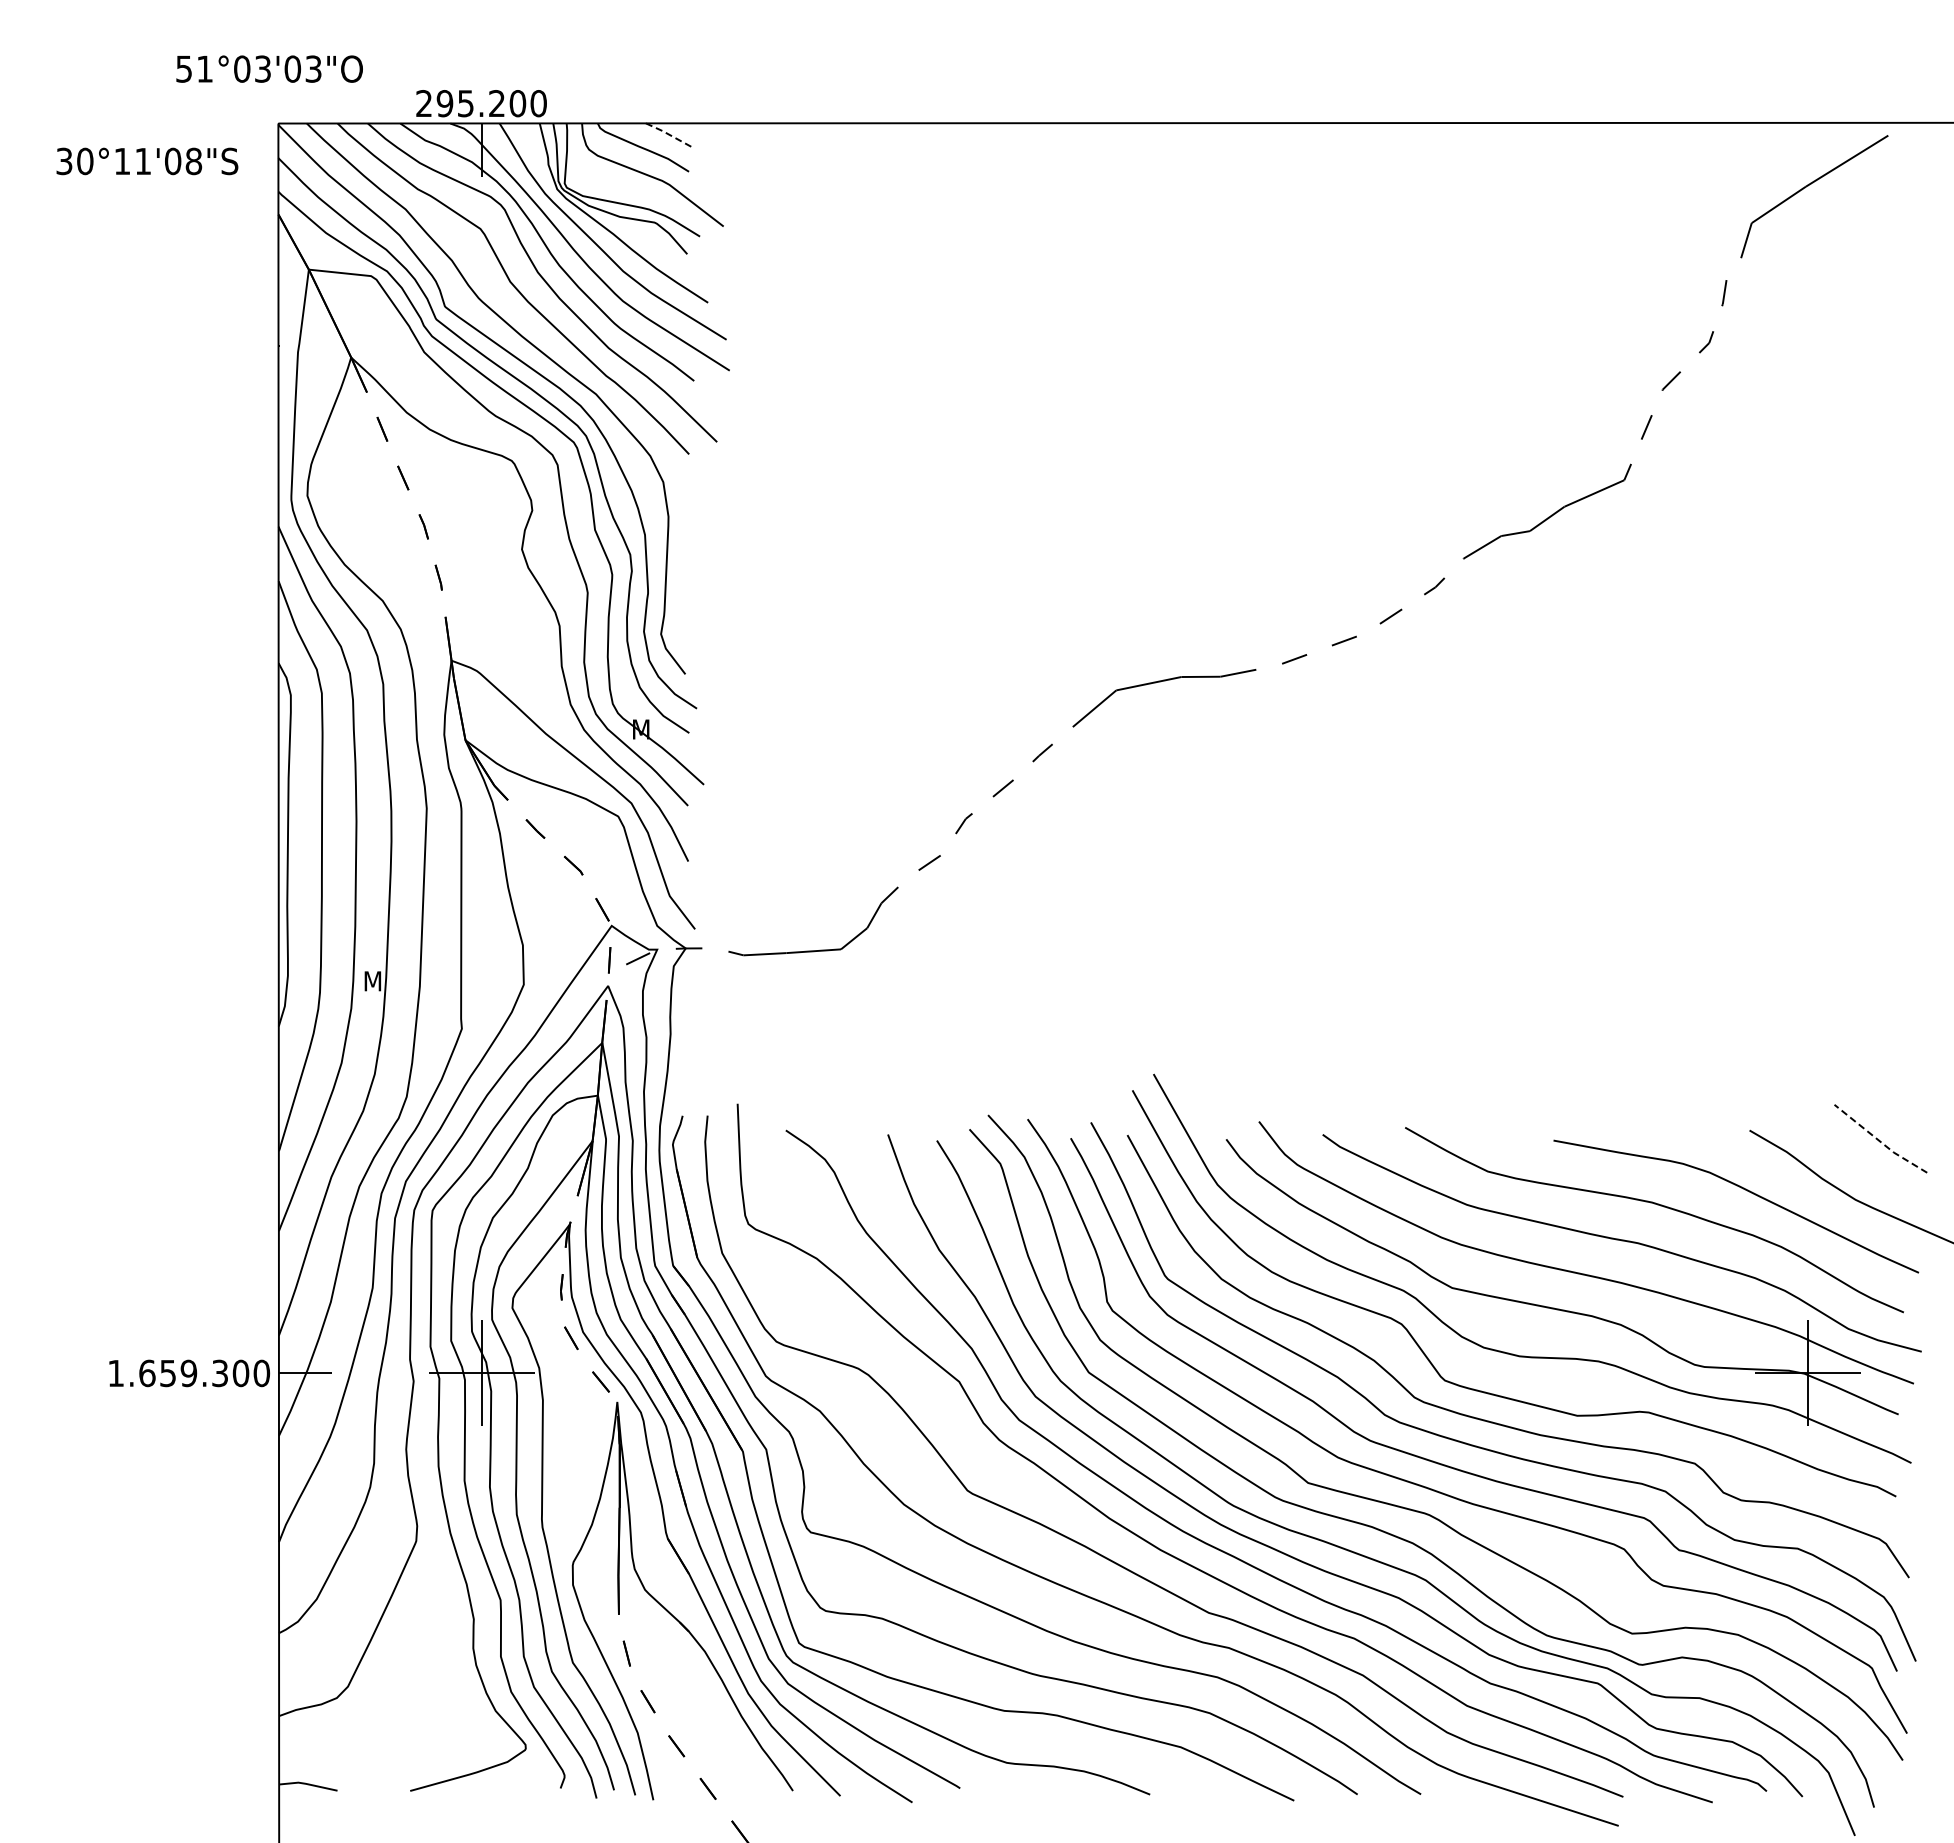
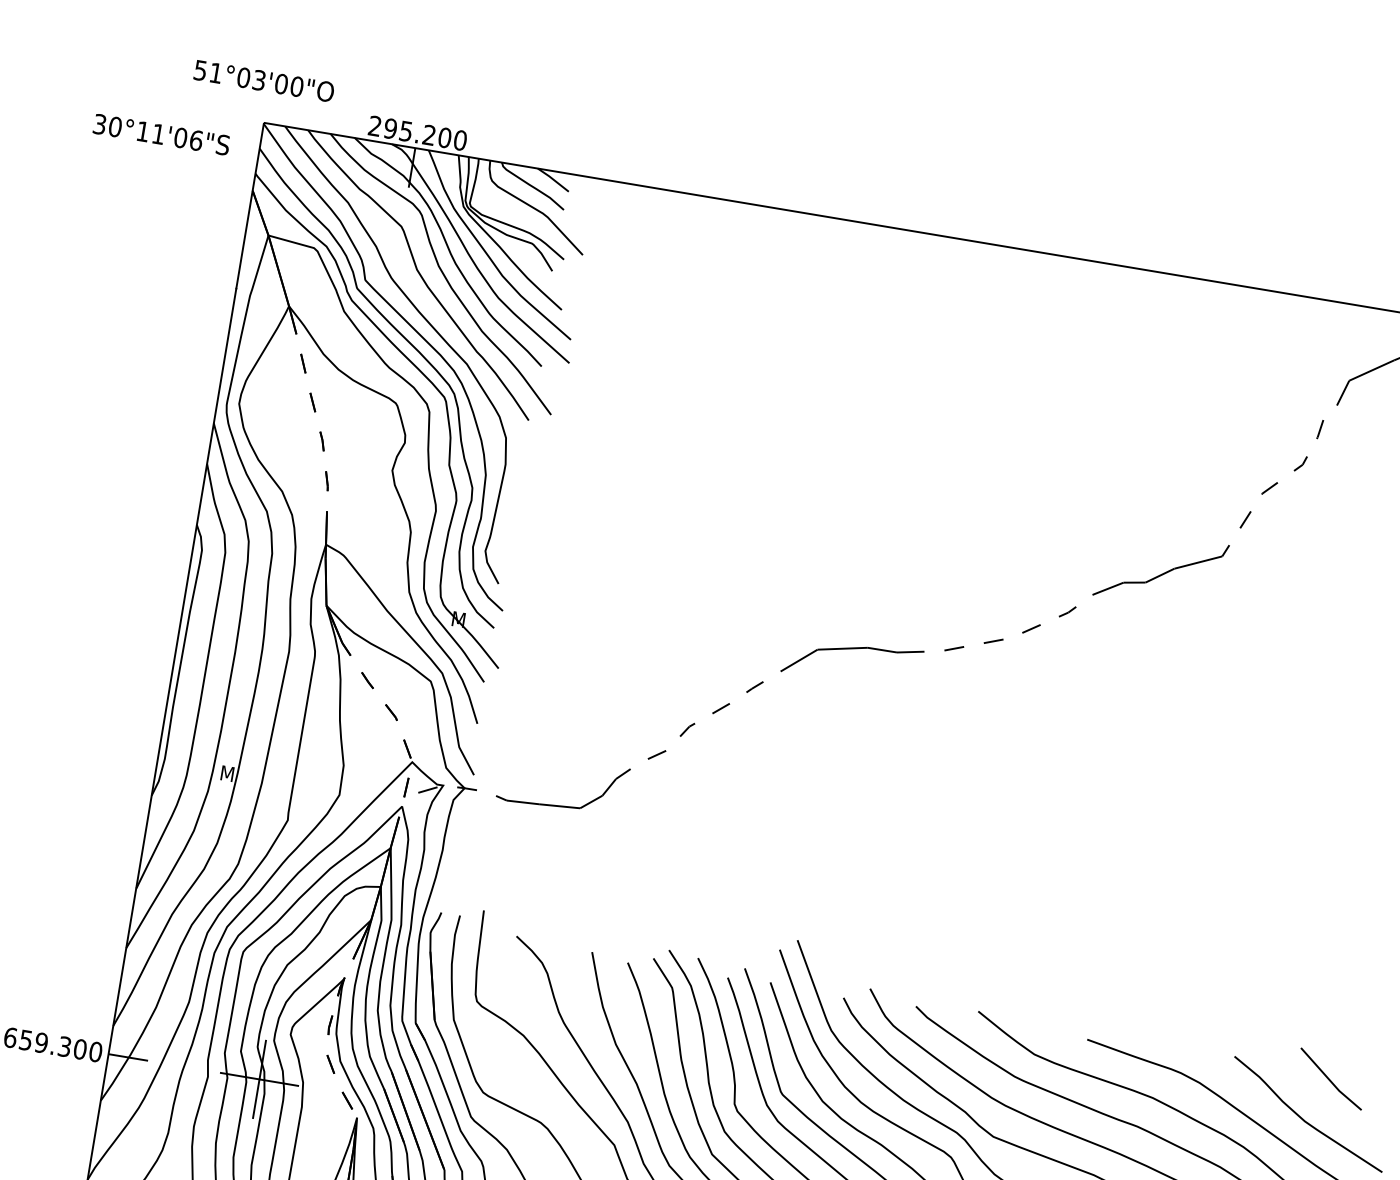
text: (313, 68) -> (297, 86), 51°03'03"O -> 51°03'00"O
line: (668, 134) -> (553, 179), dashed -> solid
text: (193, 161) -> (196, 140), 30°11'08"S -> 30°11'06"S
line: (1879, 1140) -> (1330, 1080), dashed -> solid

